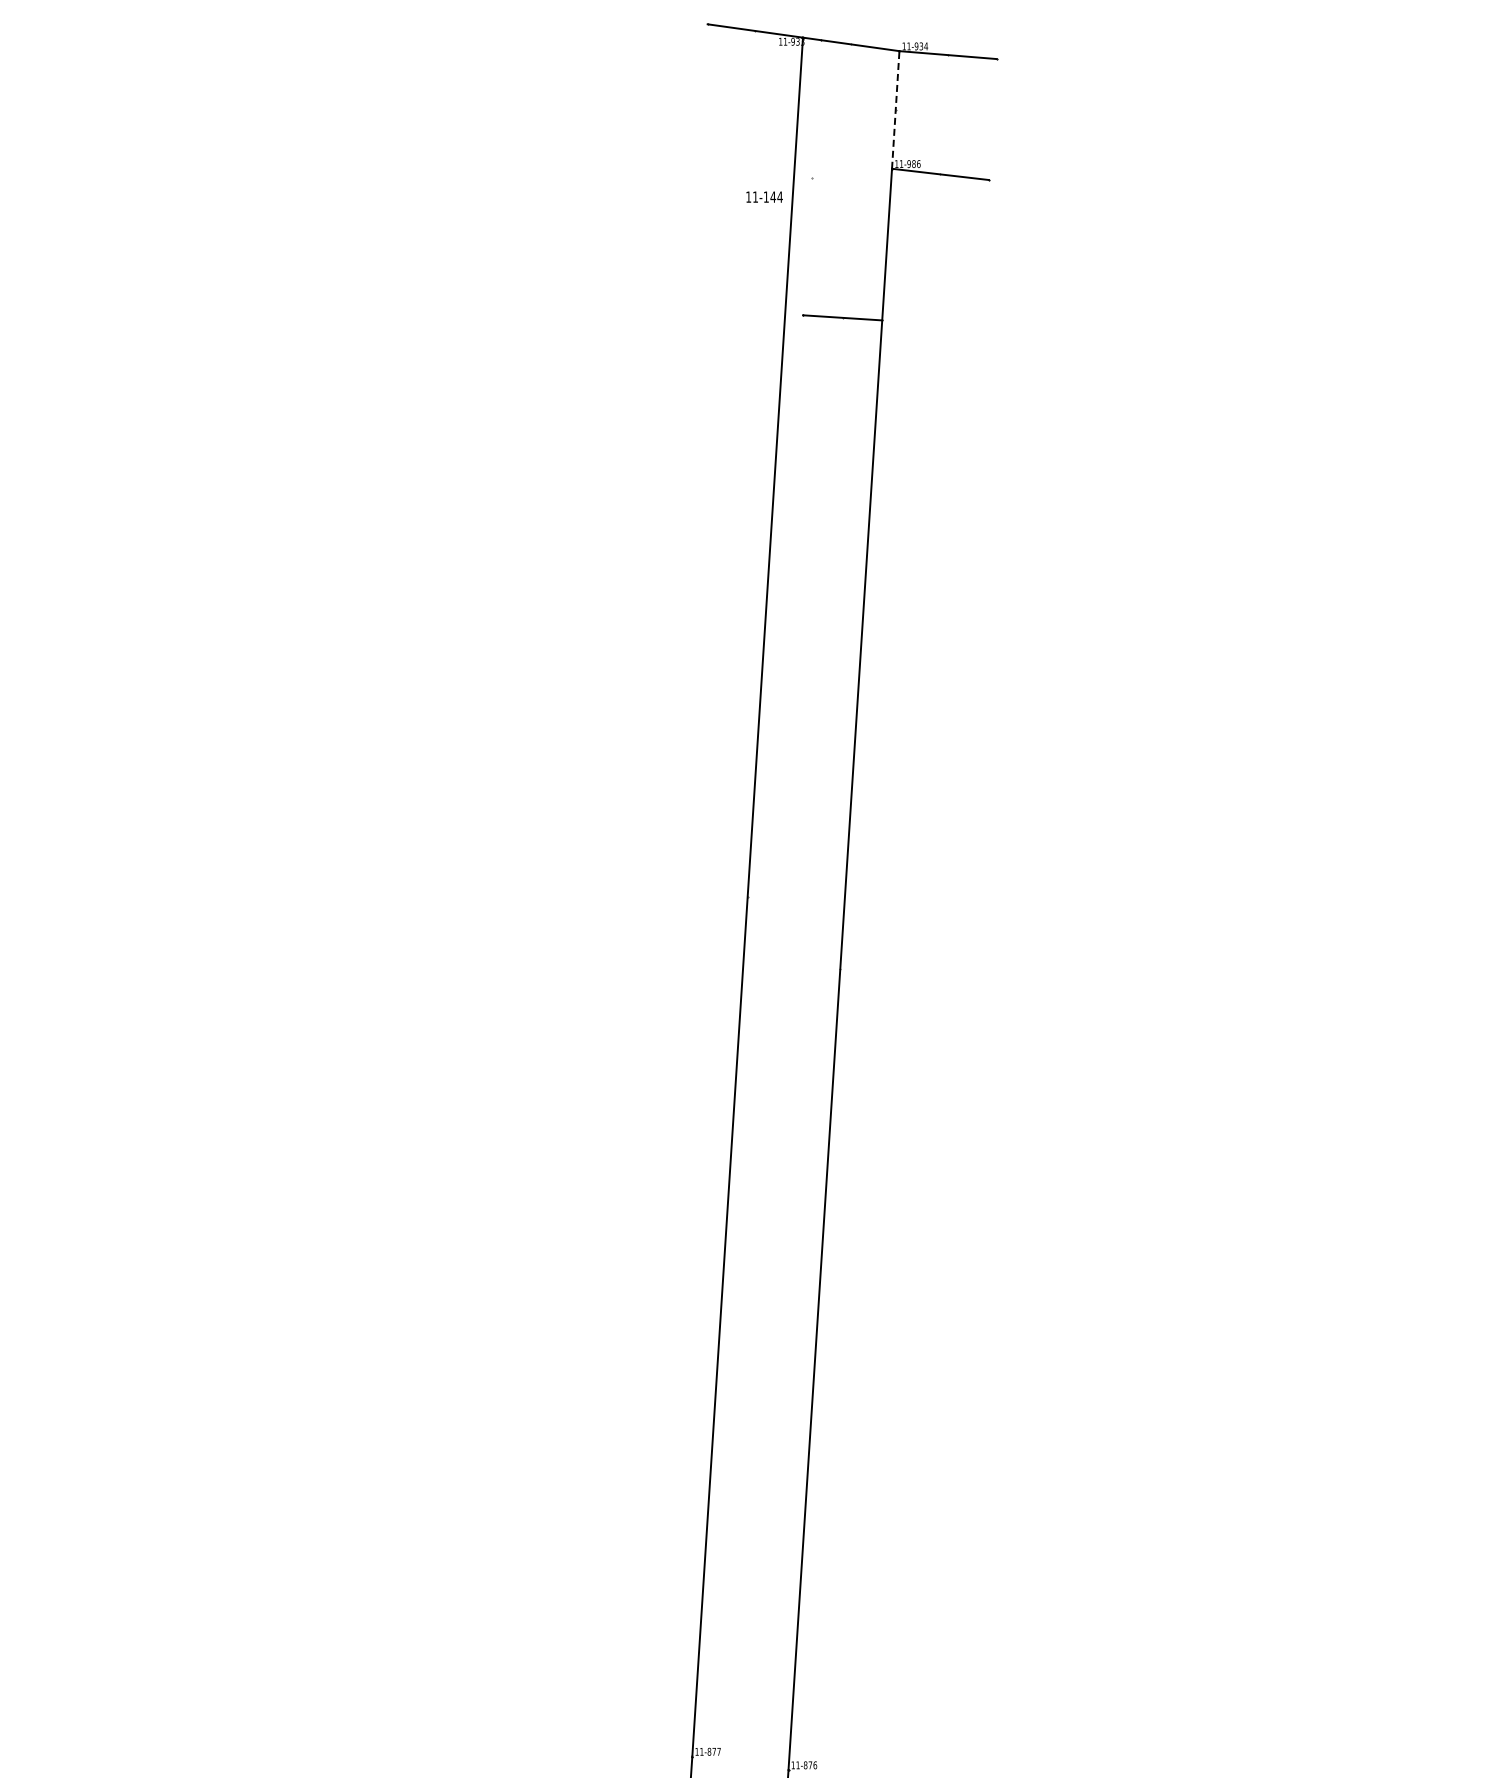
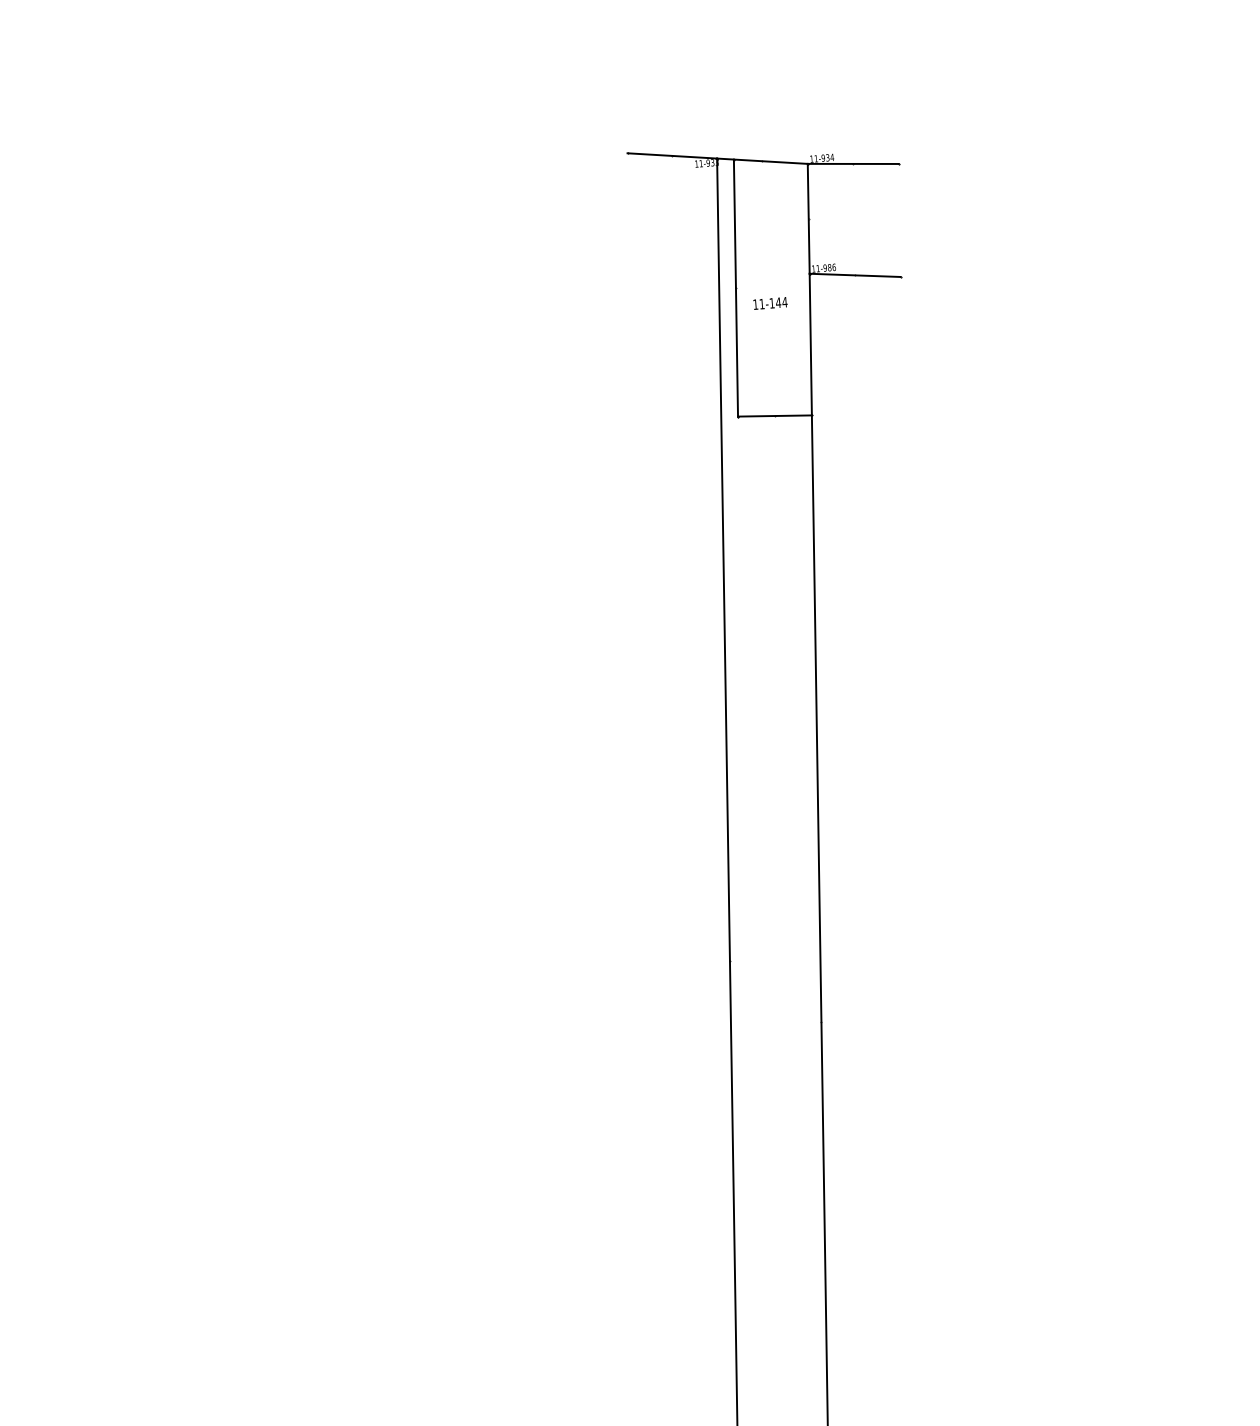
line: (895, 109) -> (808, 218), dashed -> solid
line: (811, 177) -> (735, 287), added
text: (764, 196) -> (770, 302), moved

